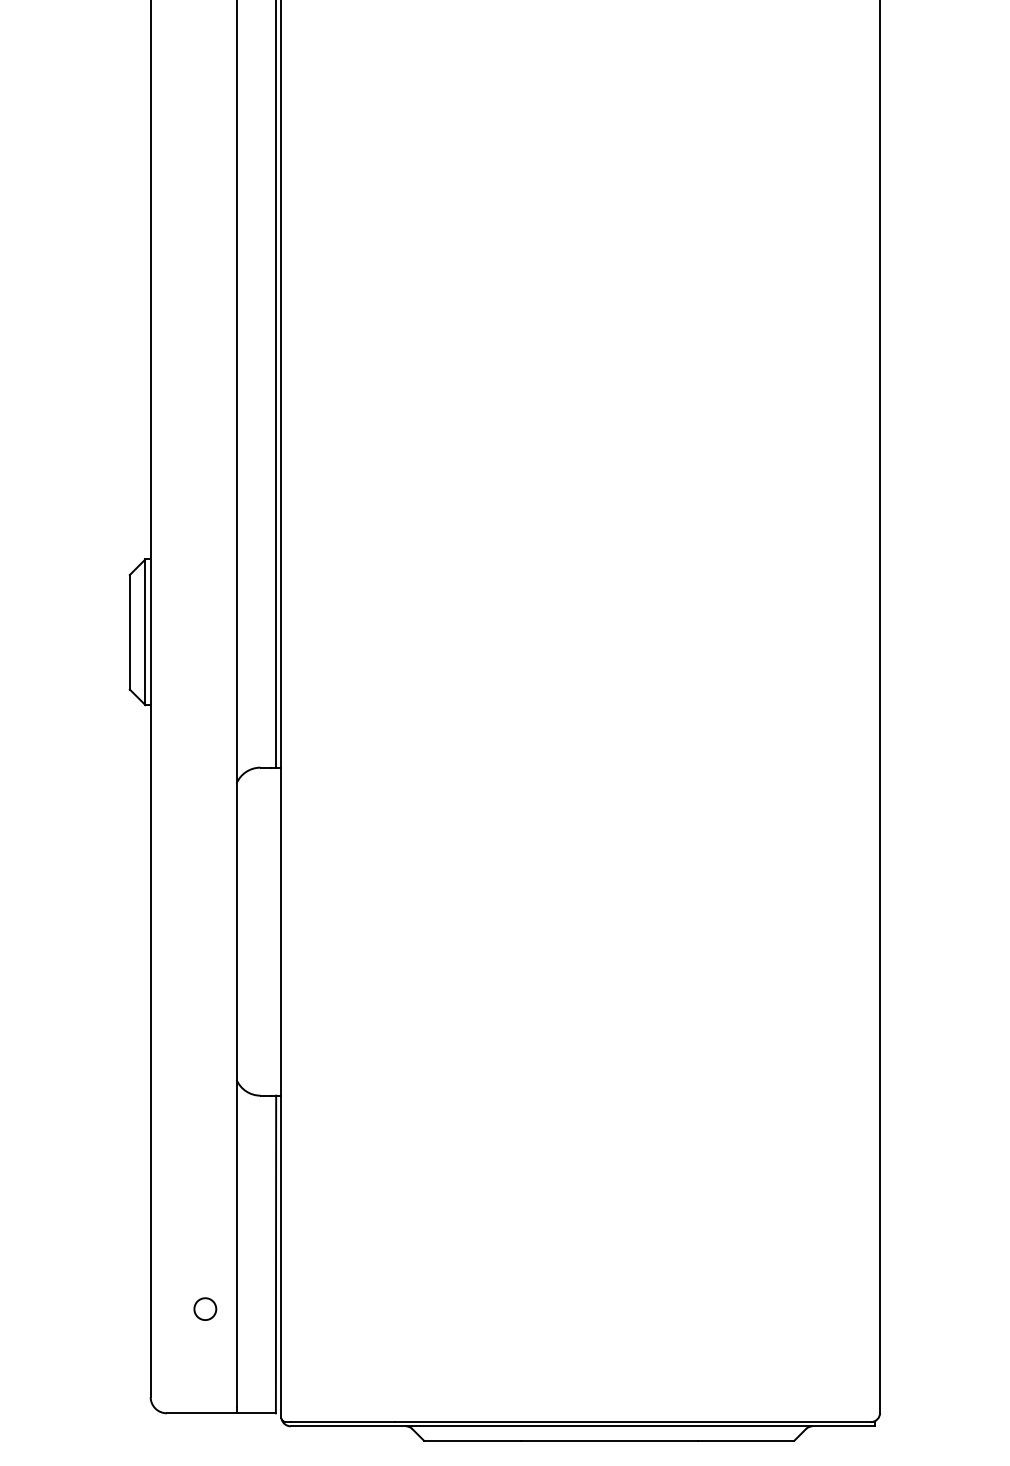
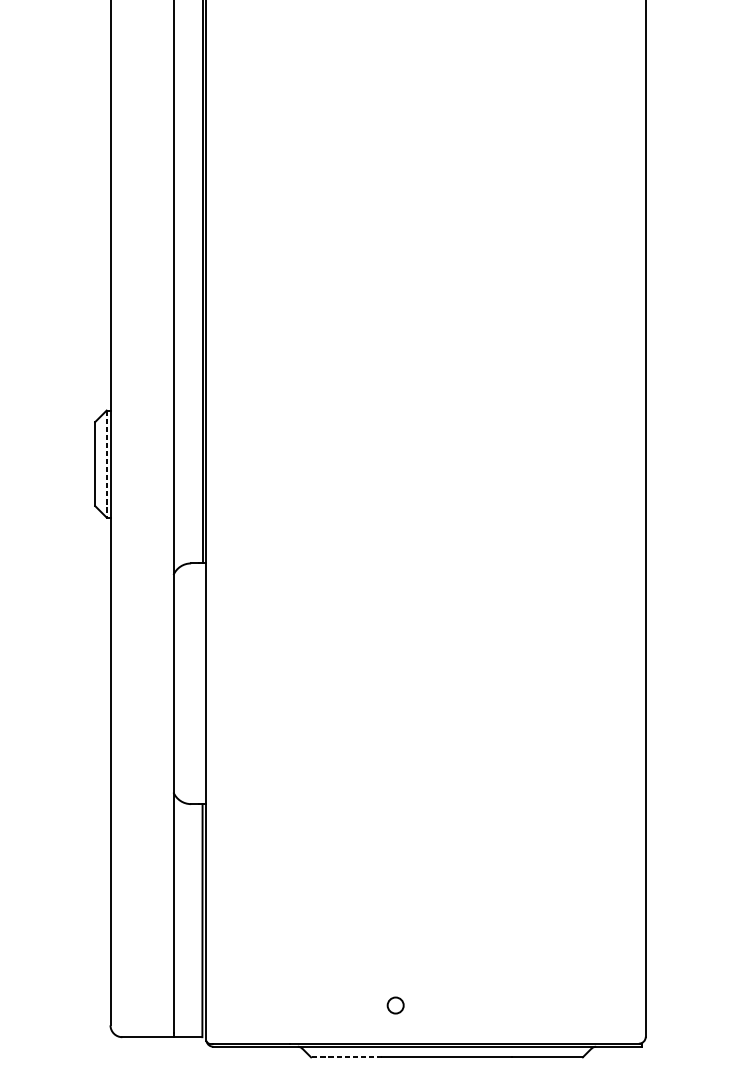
line: (145, 632) -> (106, 464), solid -> dashed
circle: (205, 1308) -> (395, 1005), moved
line: (471, 1440) -> (345, 1057), solid -> dashed

